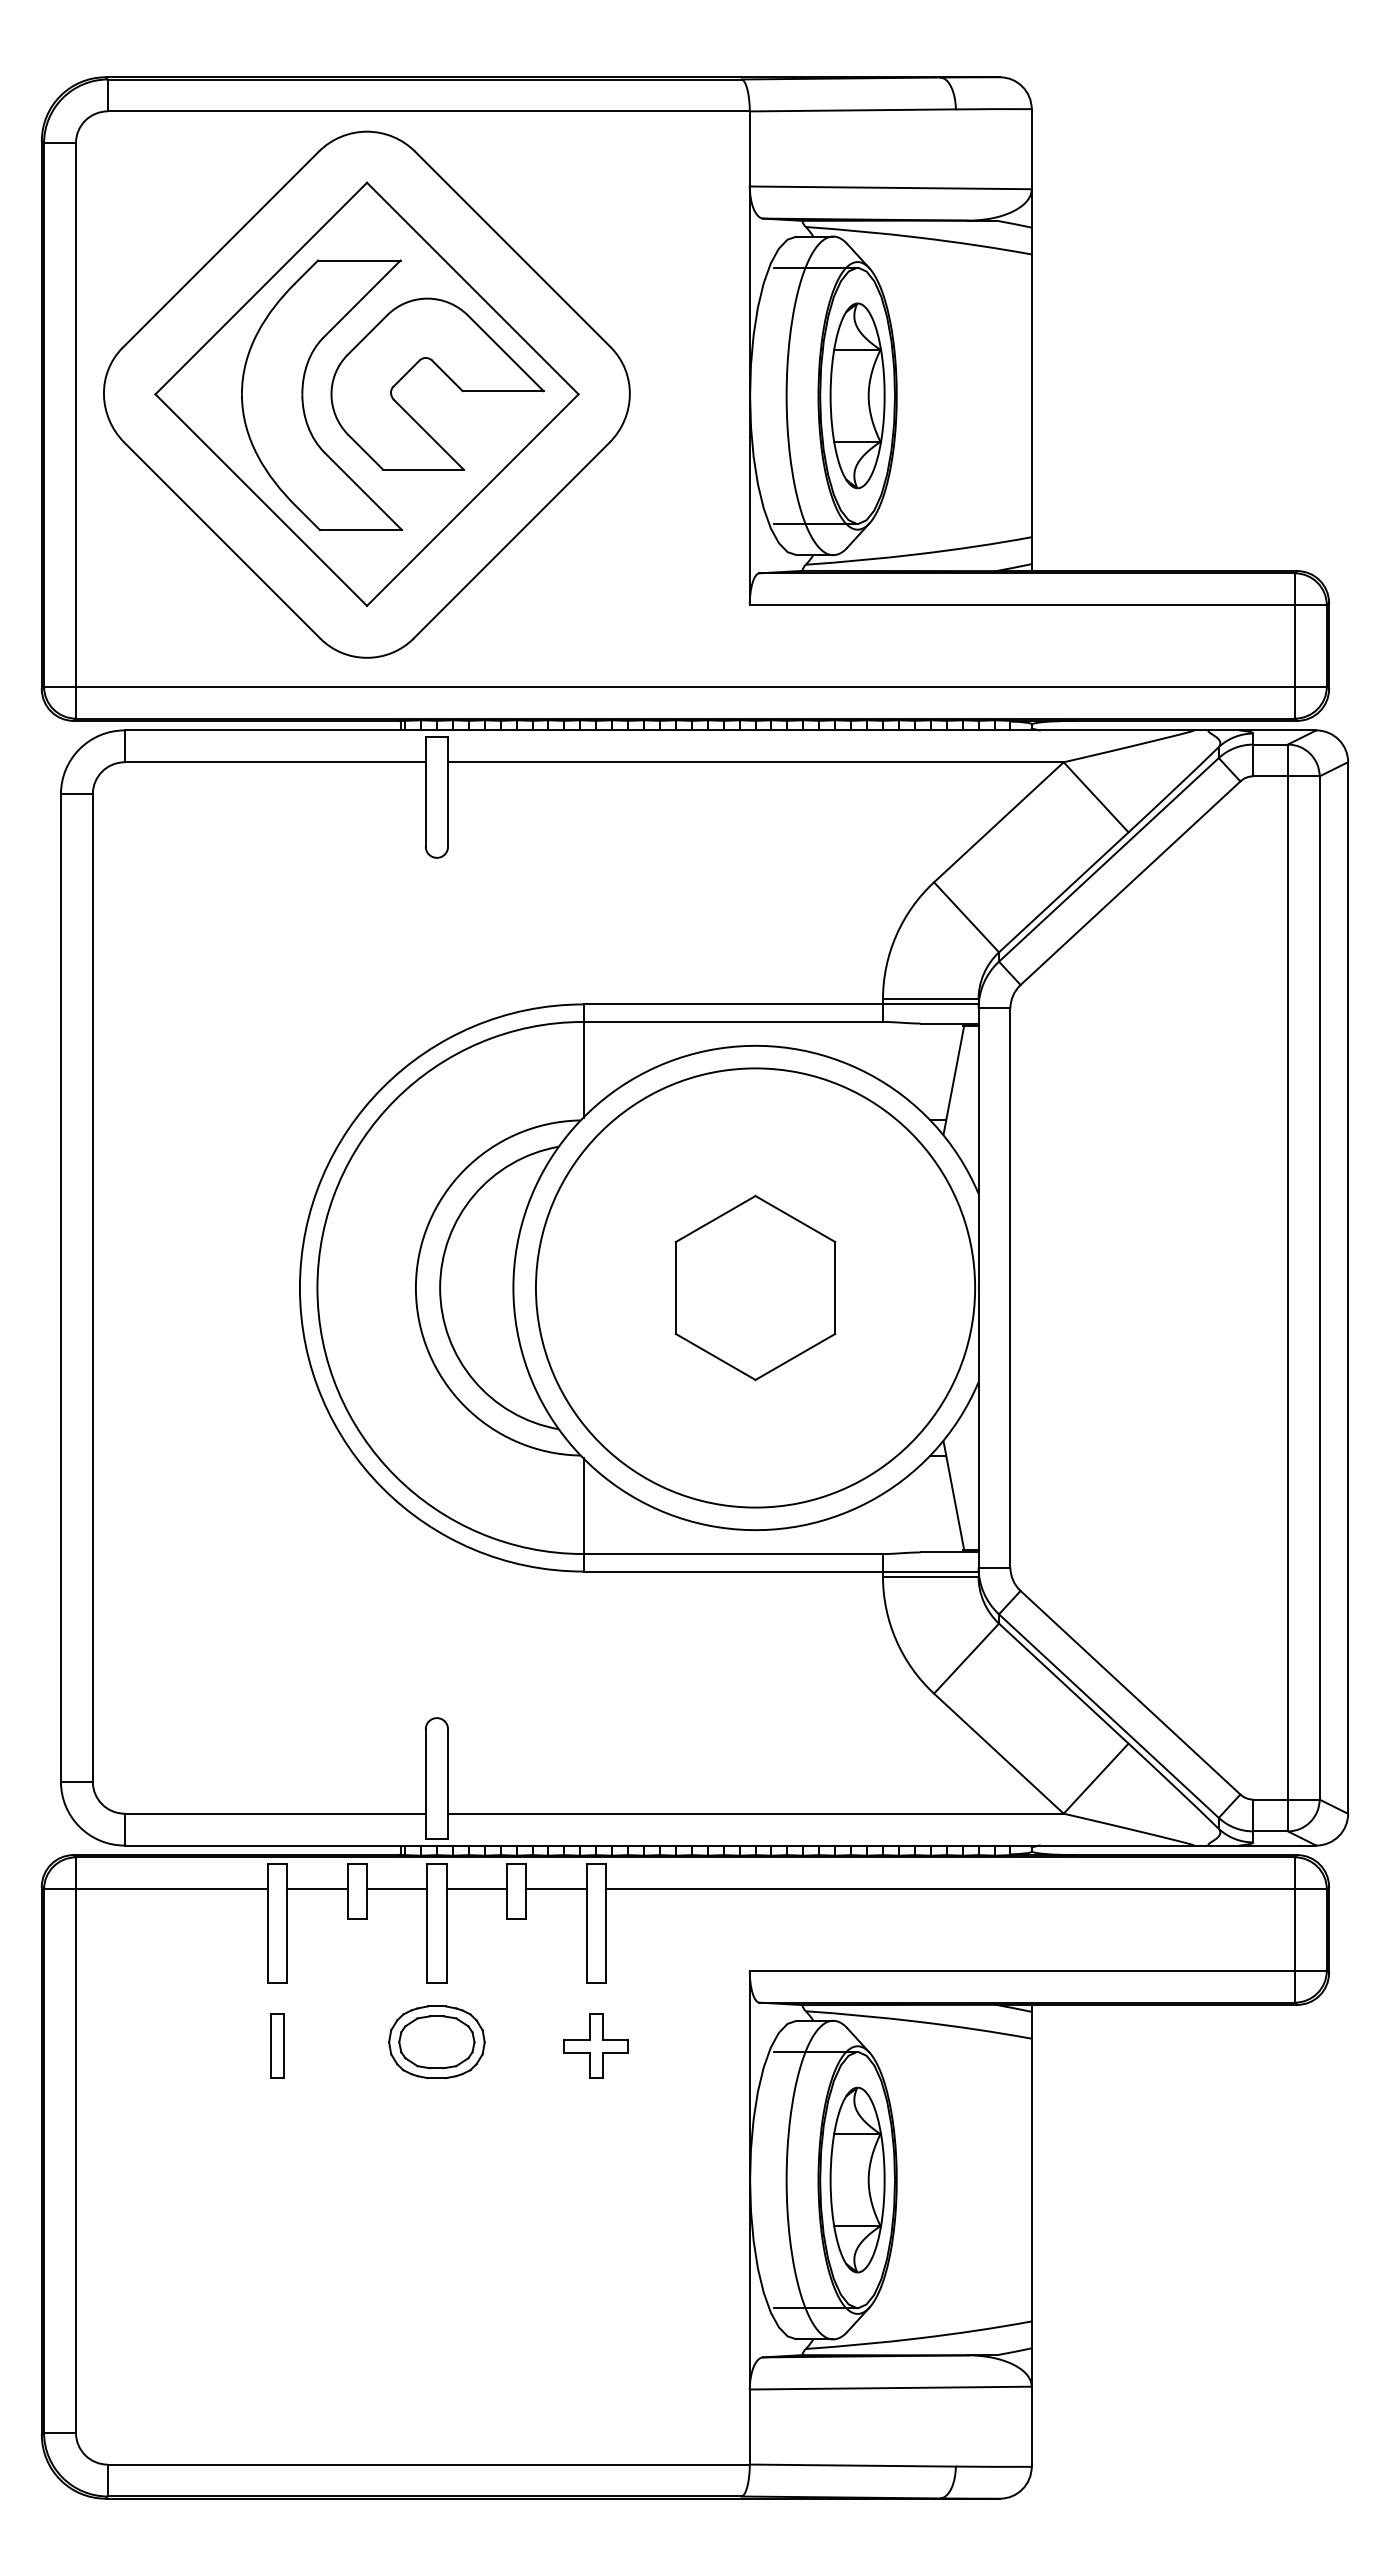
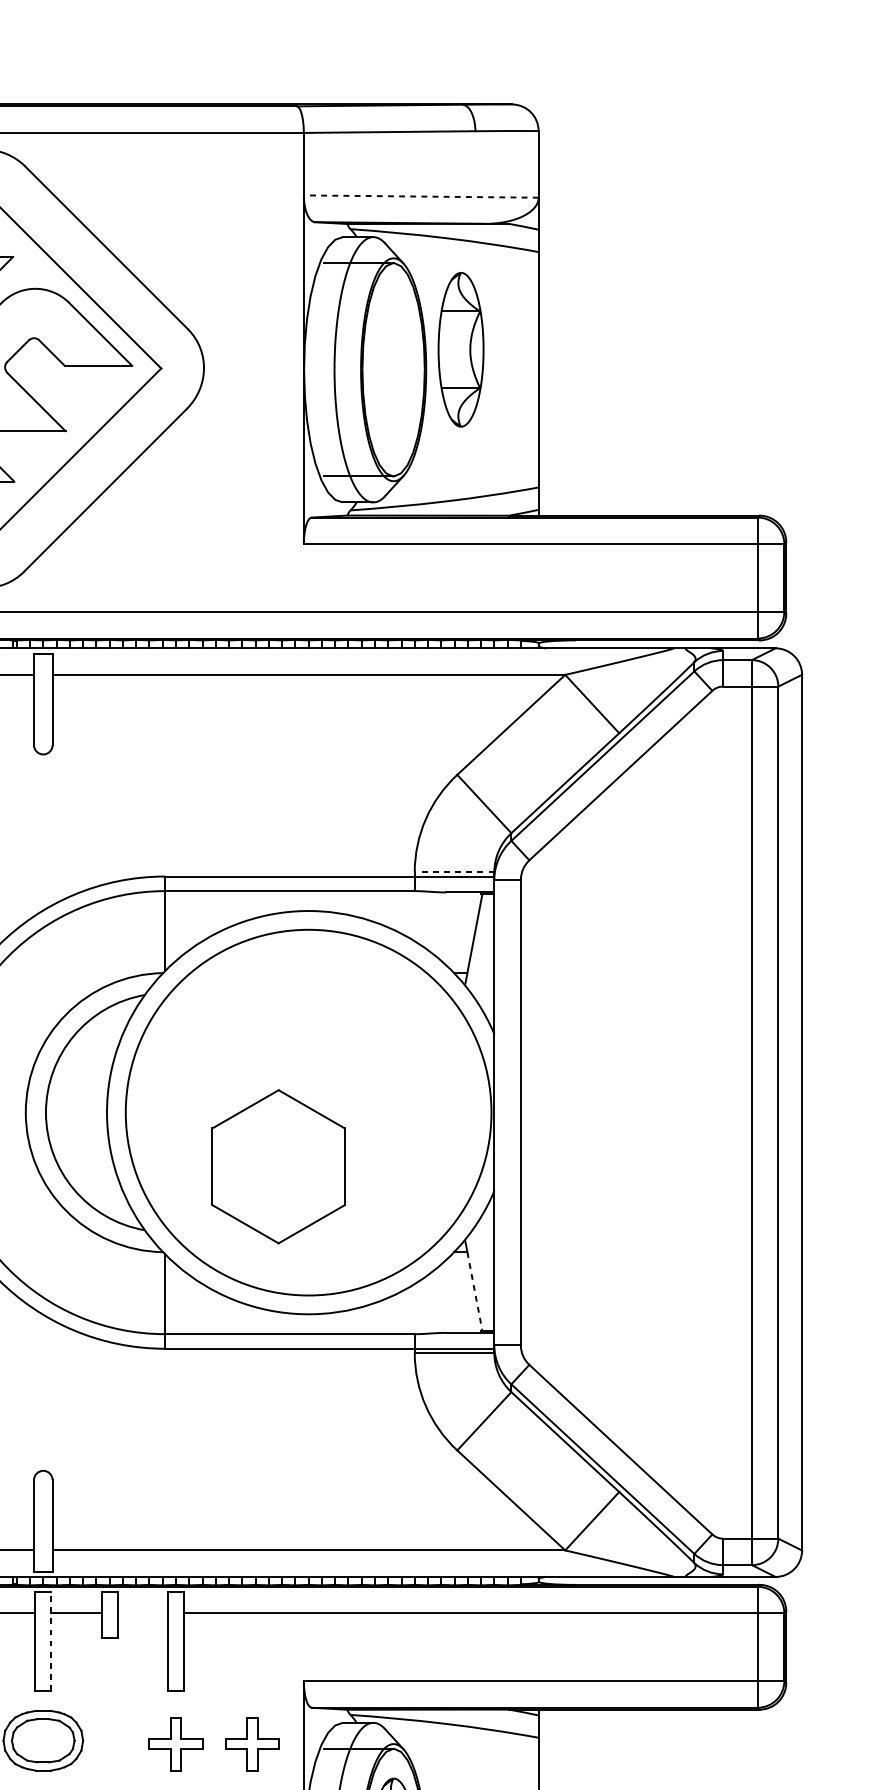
line: (890, 187) -> (421, 196), solid -> dashed
part: (857, 395) -> (460, 349), moved
line: (930, 999) -> (454, 872), solid -> dashed
part: (755, 1287) -> (278, 1166), moved
line: (955, 1503) -> (475, 1292), solid -> dashed
line: (556, 1889) -> (142, 1613), removed
line: (446, 1922) -> (51, 1641), solid -> dashed
part: (687, 2045) -> (251, 1743), added

